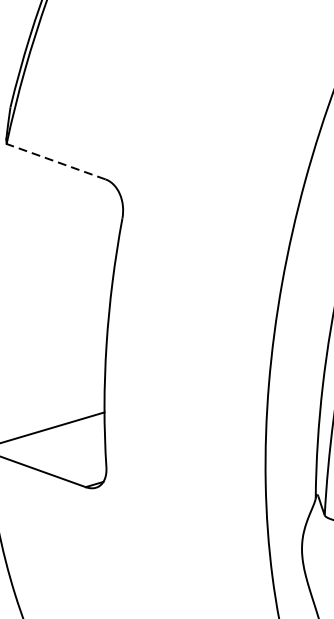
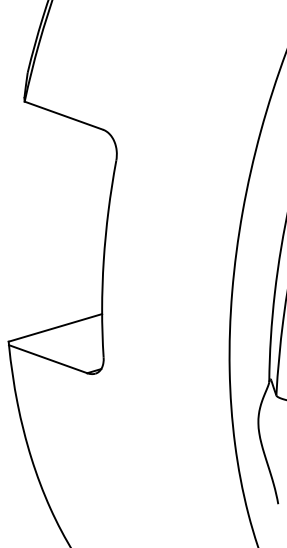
line: (55, 161) -> (63, 115), dashed -> solid

